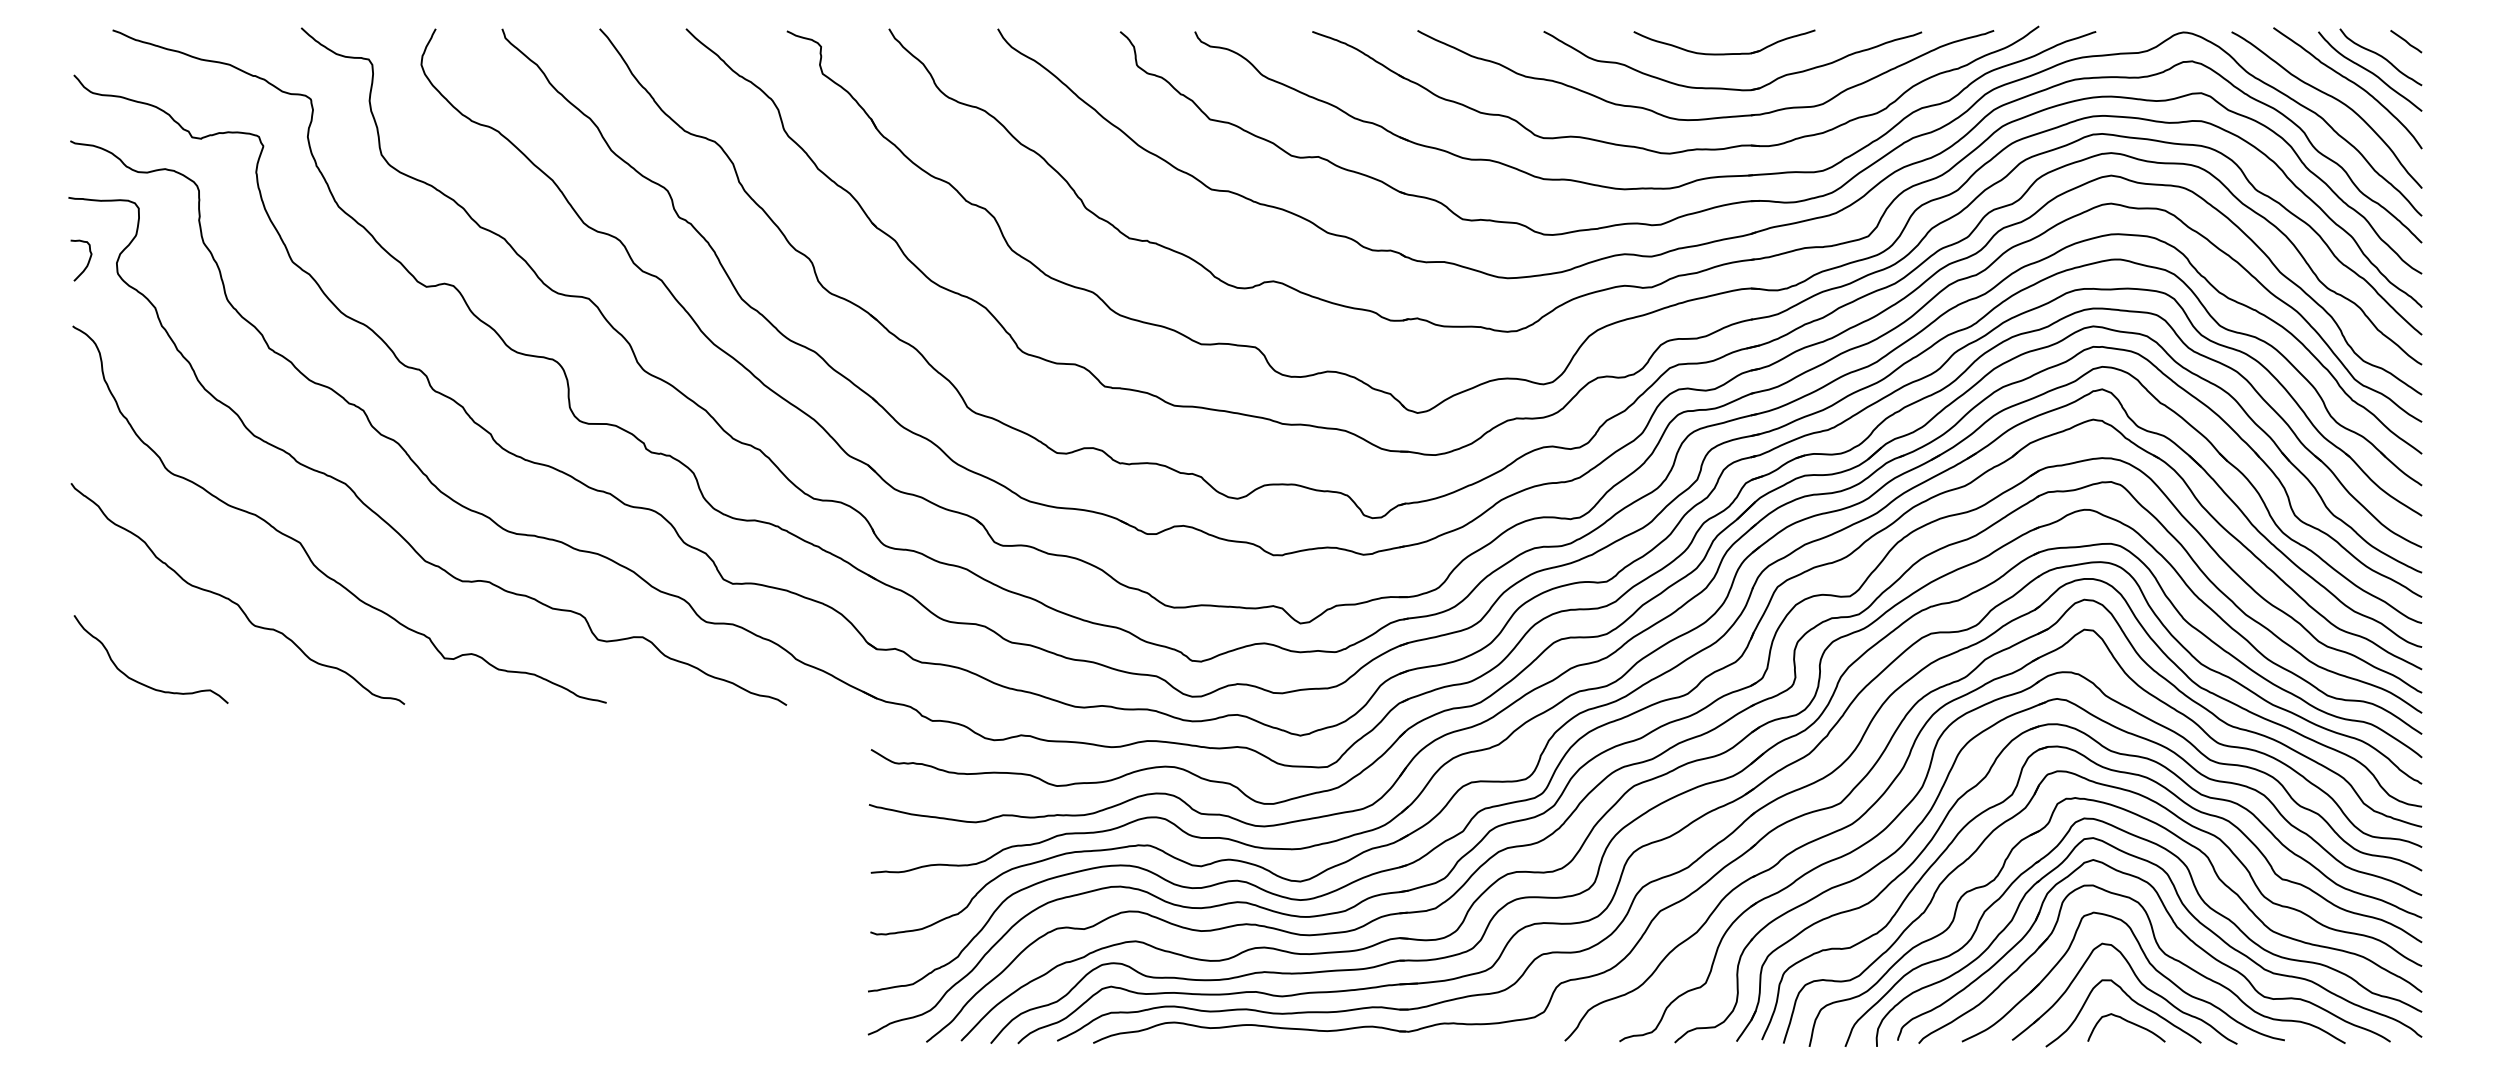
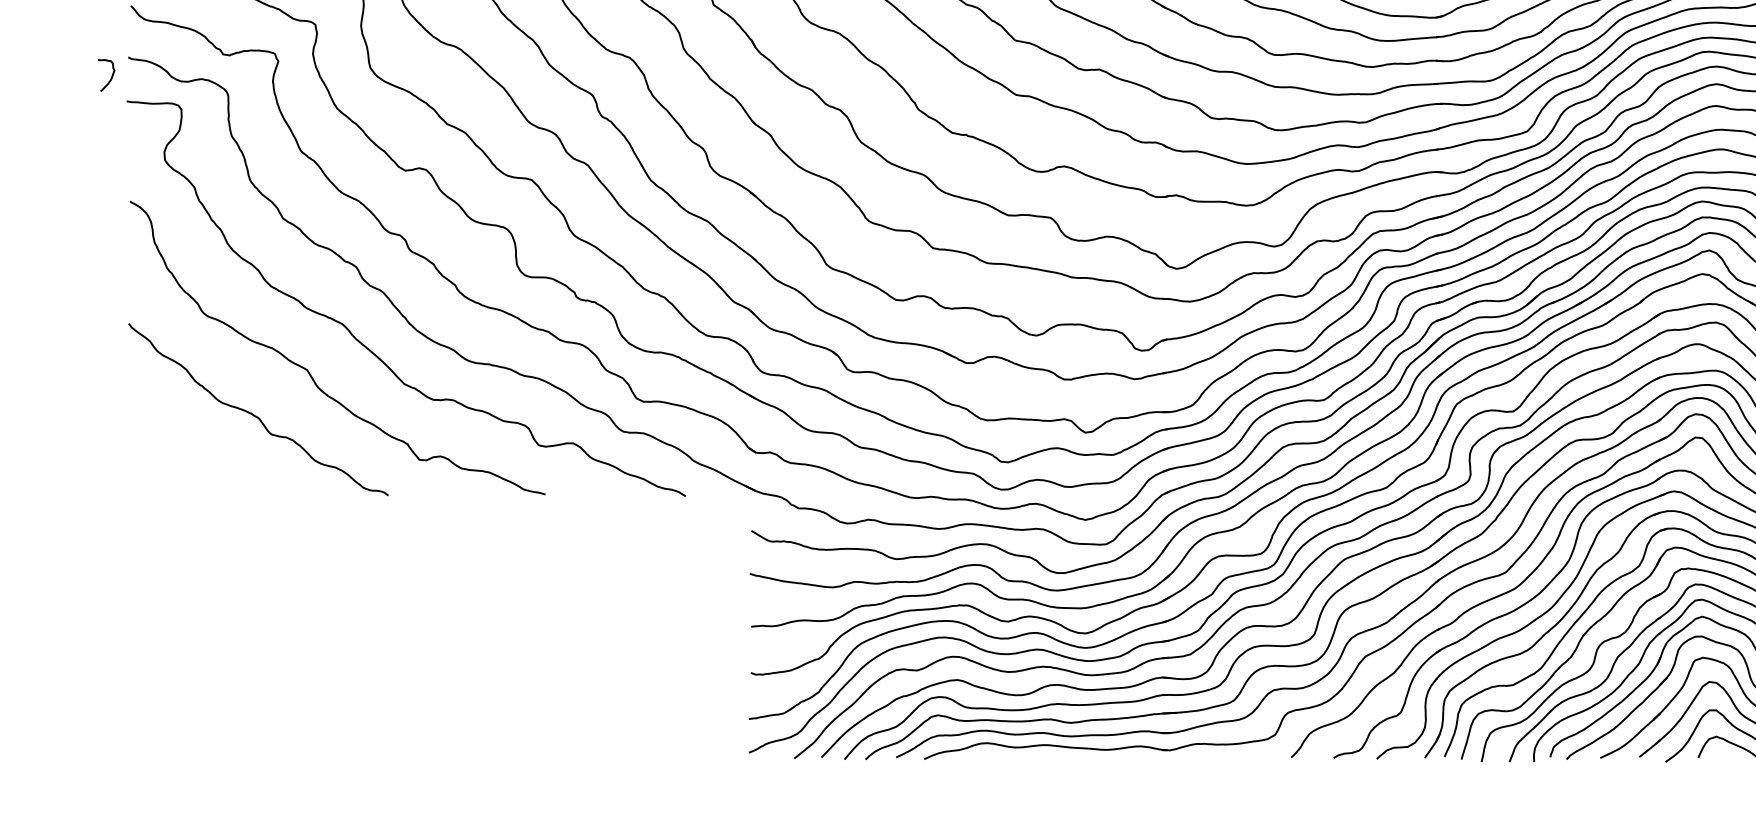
curve: (87, 262) -> (111, 77), moved
curve: (141, 682) -> (183, 478), removed

